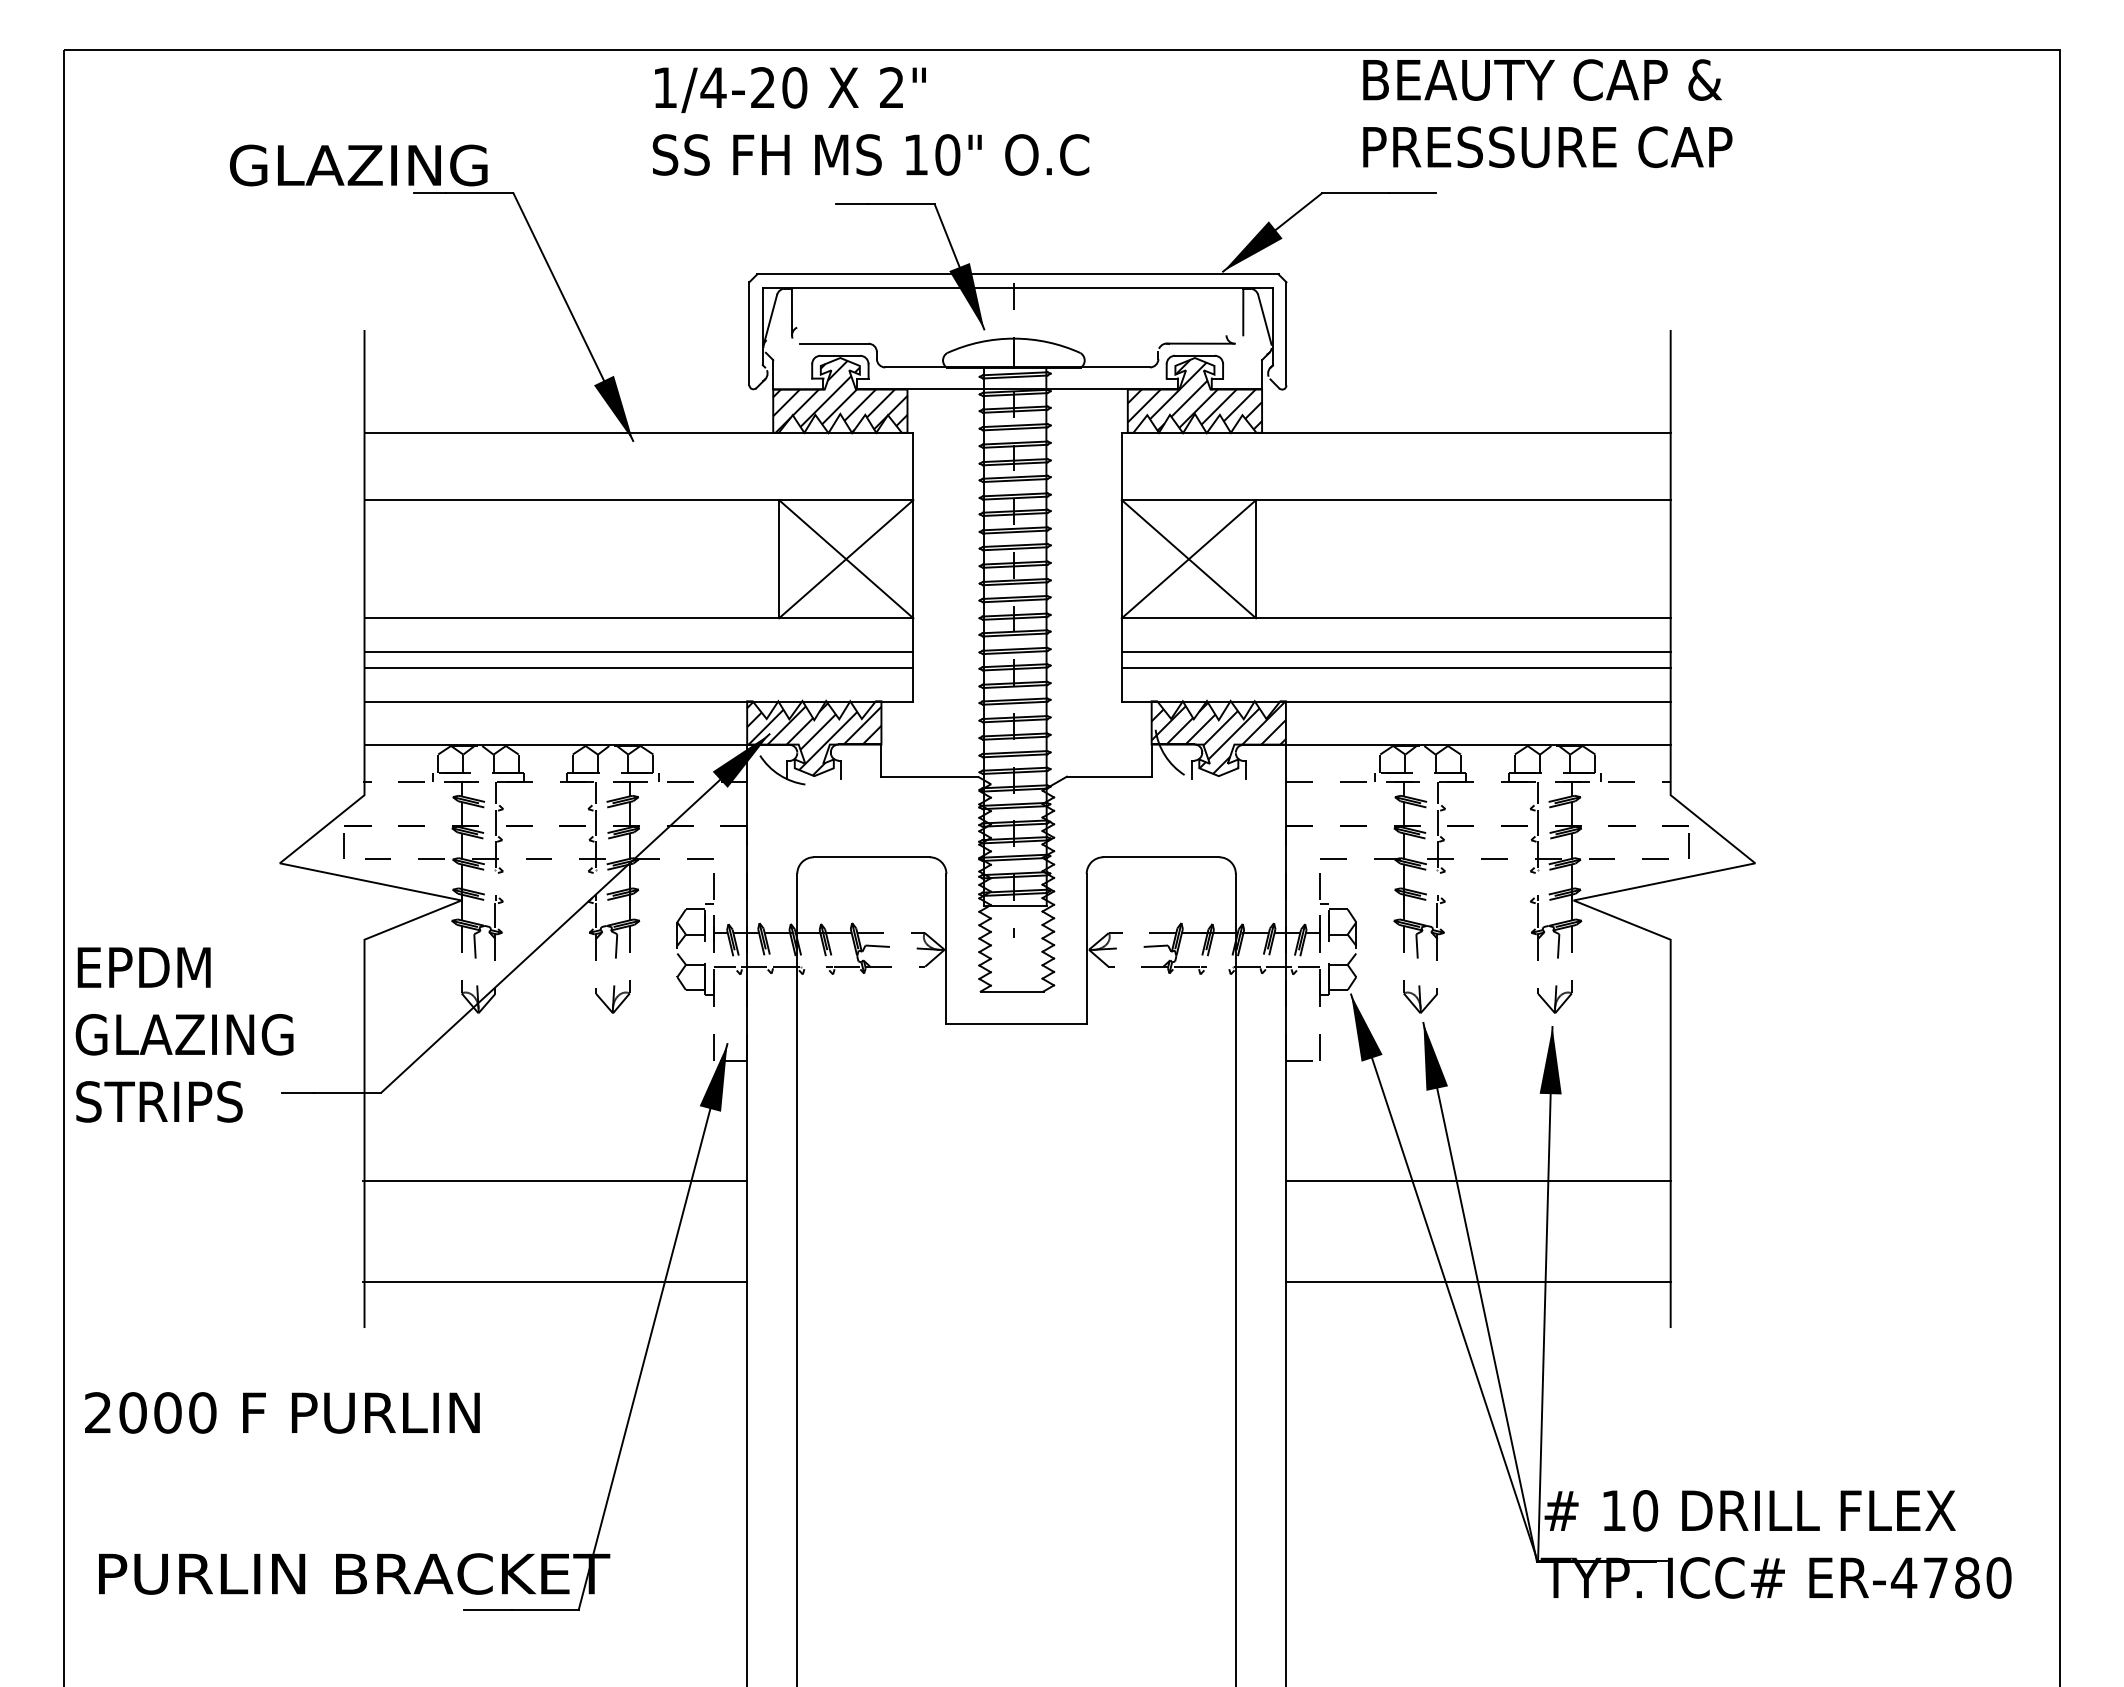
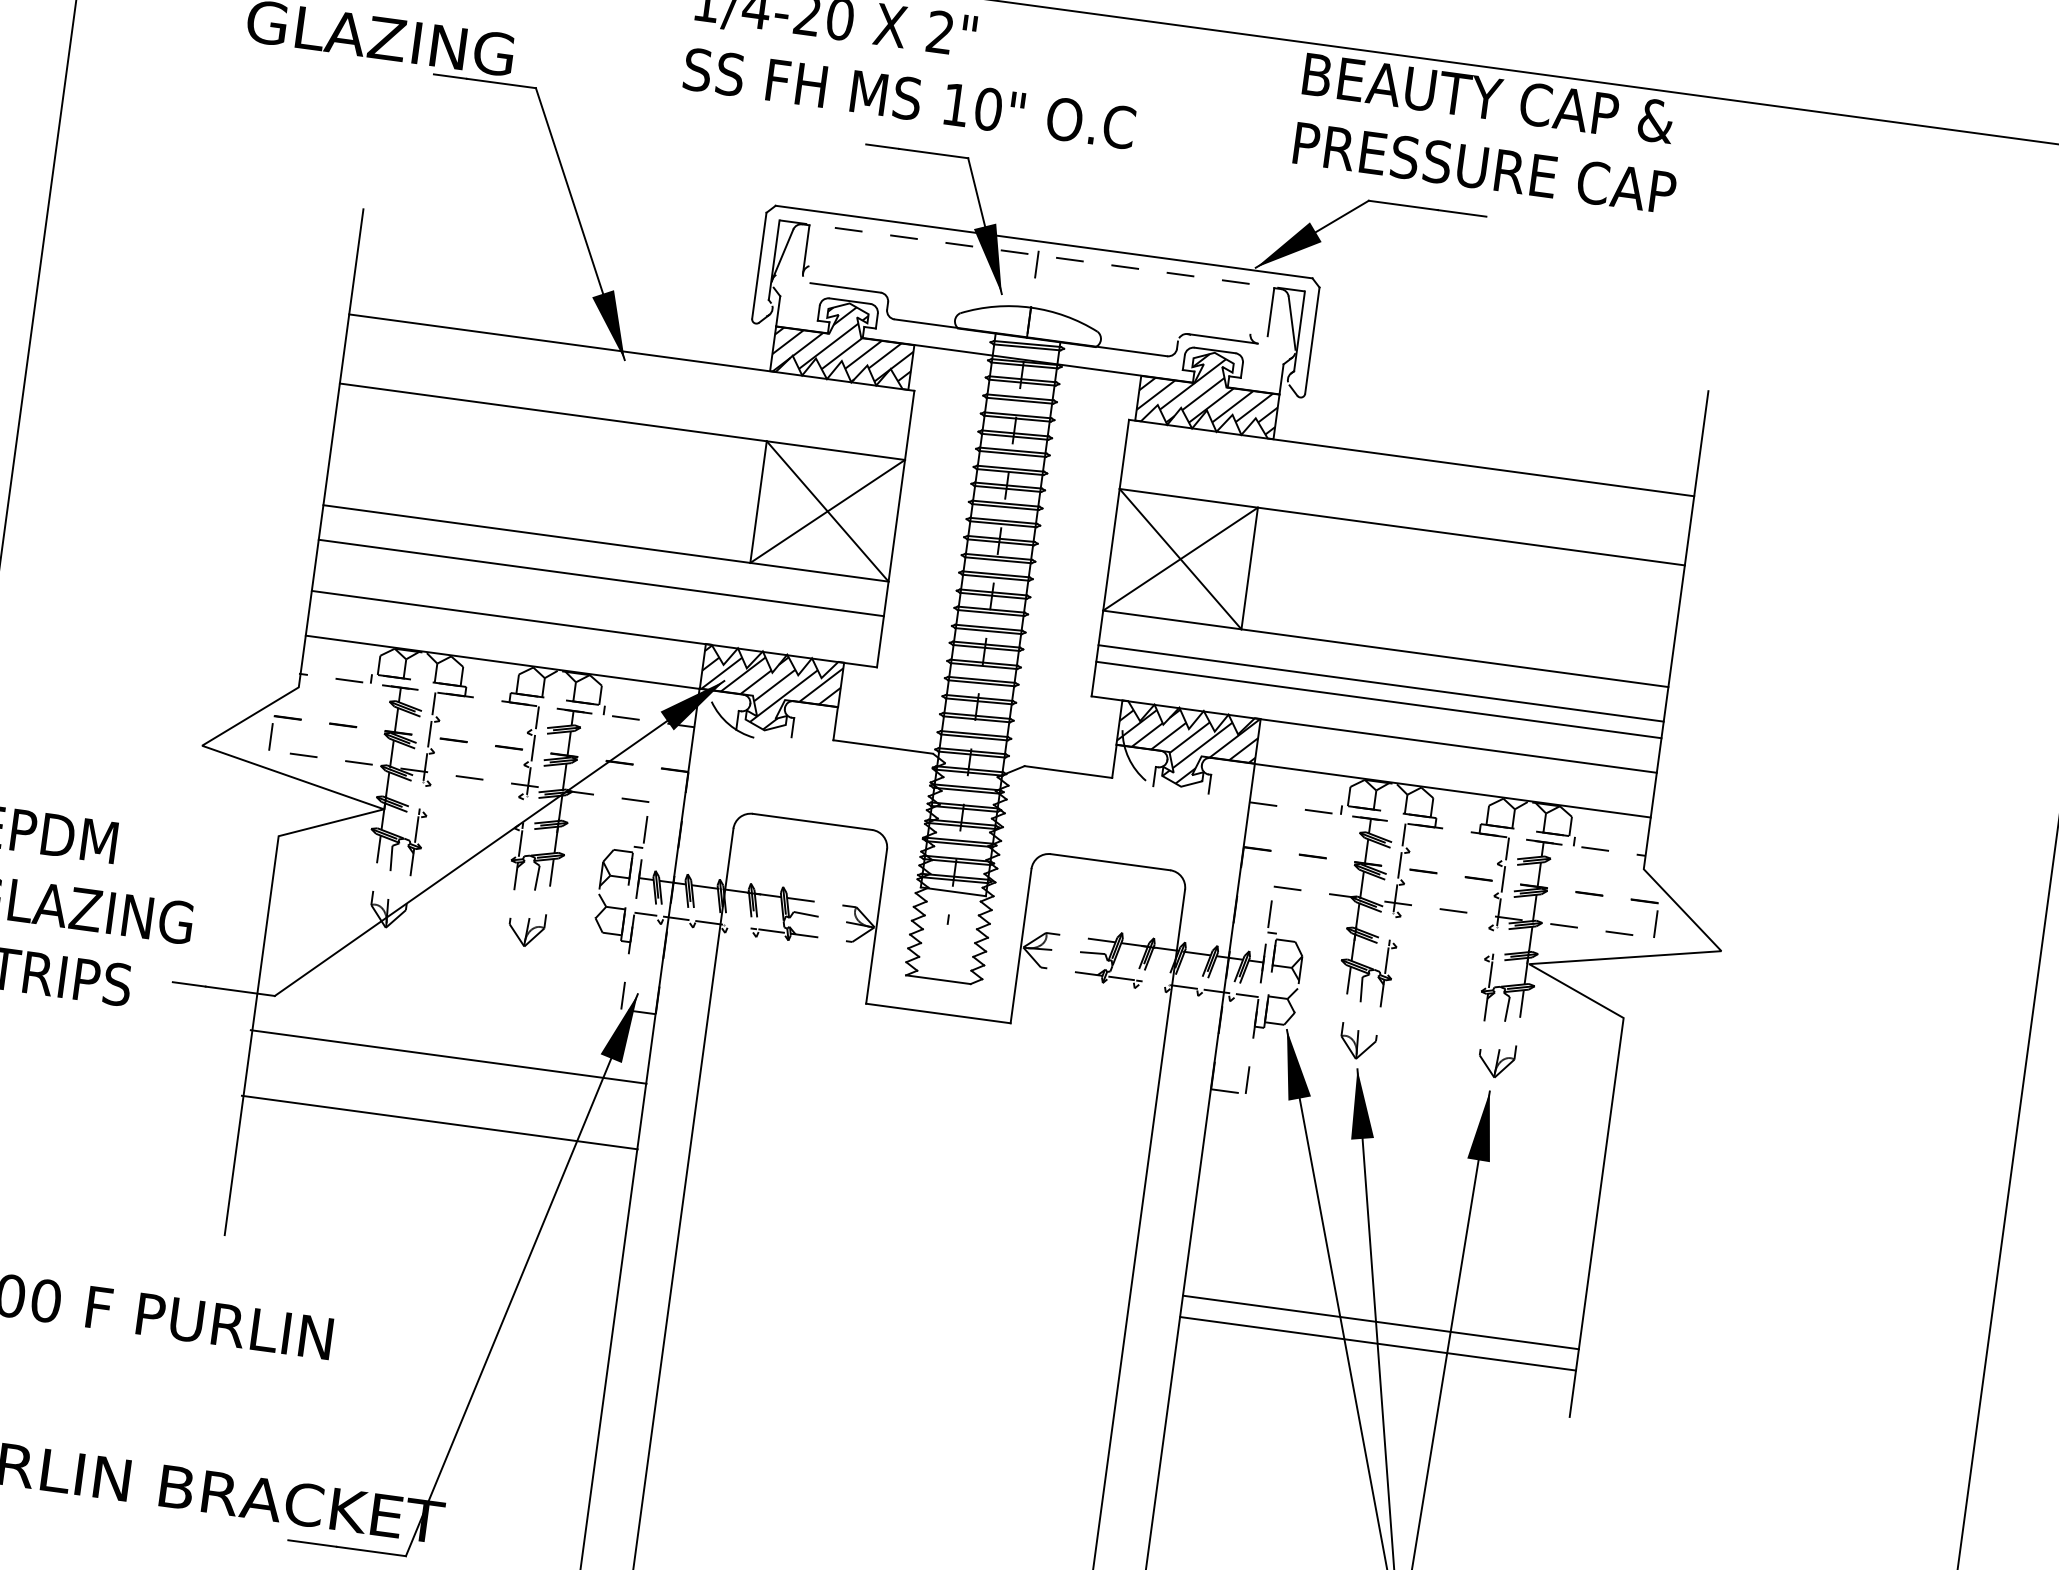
text: (1547, 113) -> (1489, 133), moved
line: (1017, 287) -> (1041, 255), solid -> dashed
line: (638, 667) -> (598, 594), removed
line: (554, 1181) -> (448, 1057), moved
line: (1478, 1181) -> (1380, 1322), moved
line: (554, 1282) -> (439, 1122), moved

